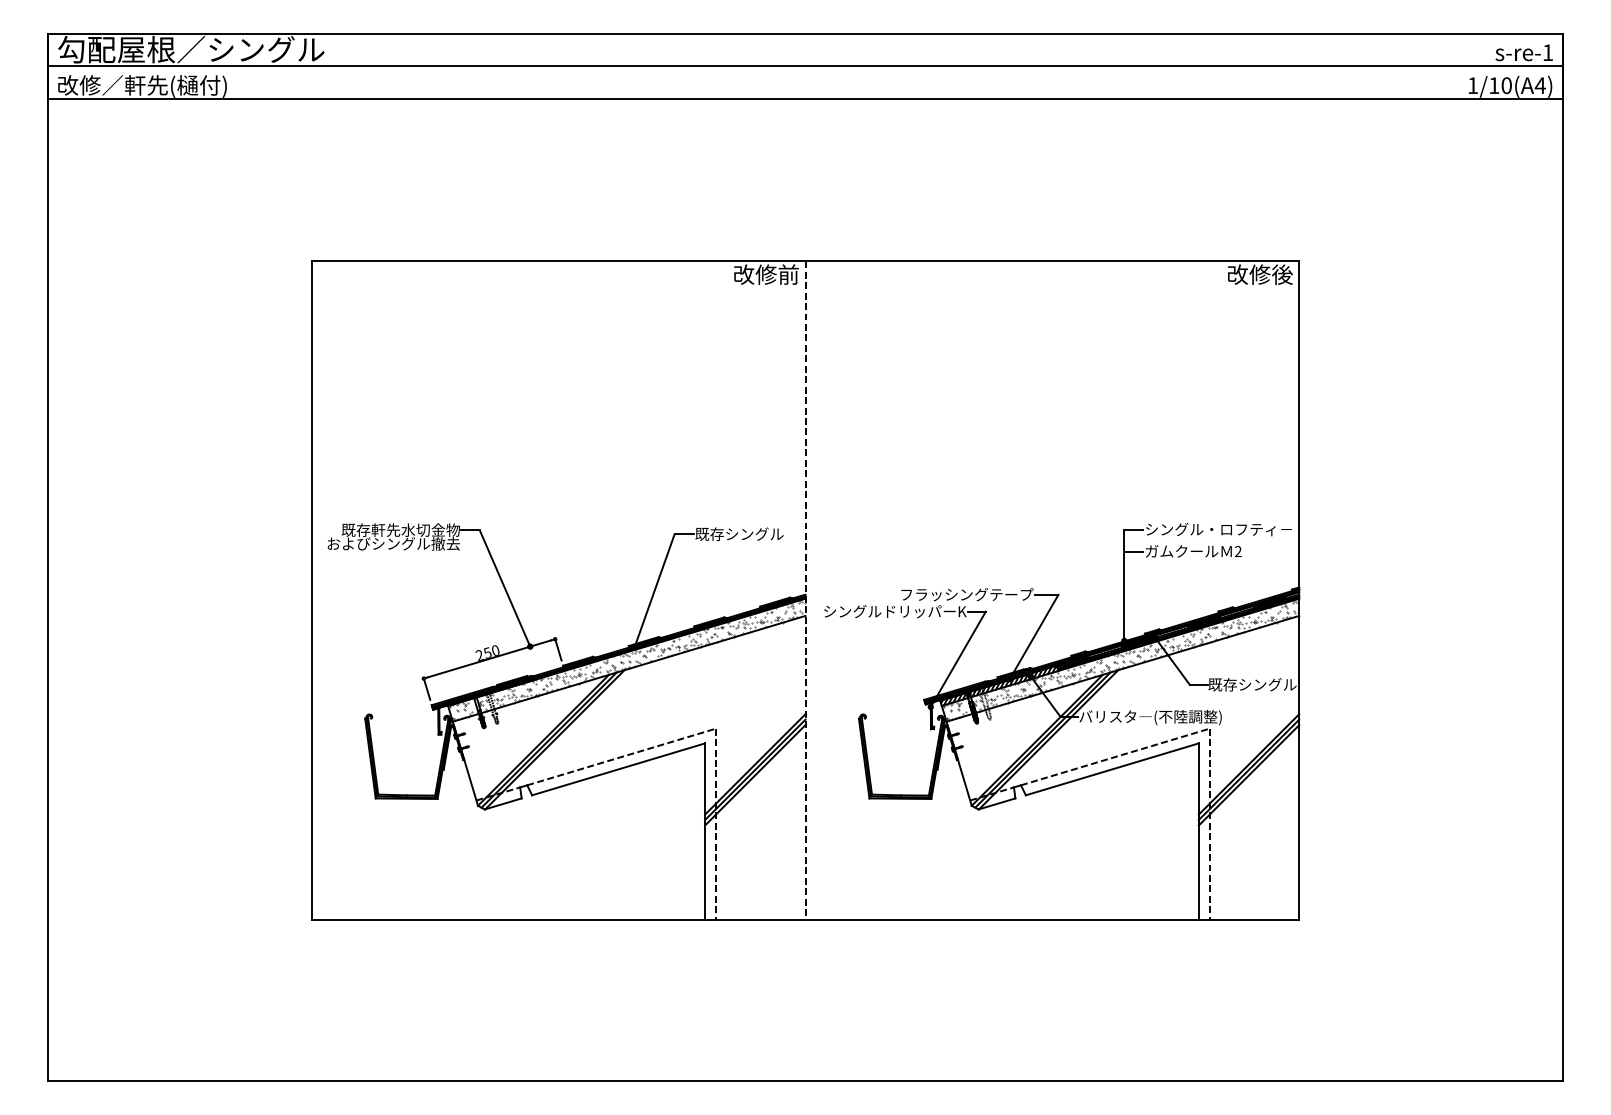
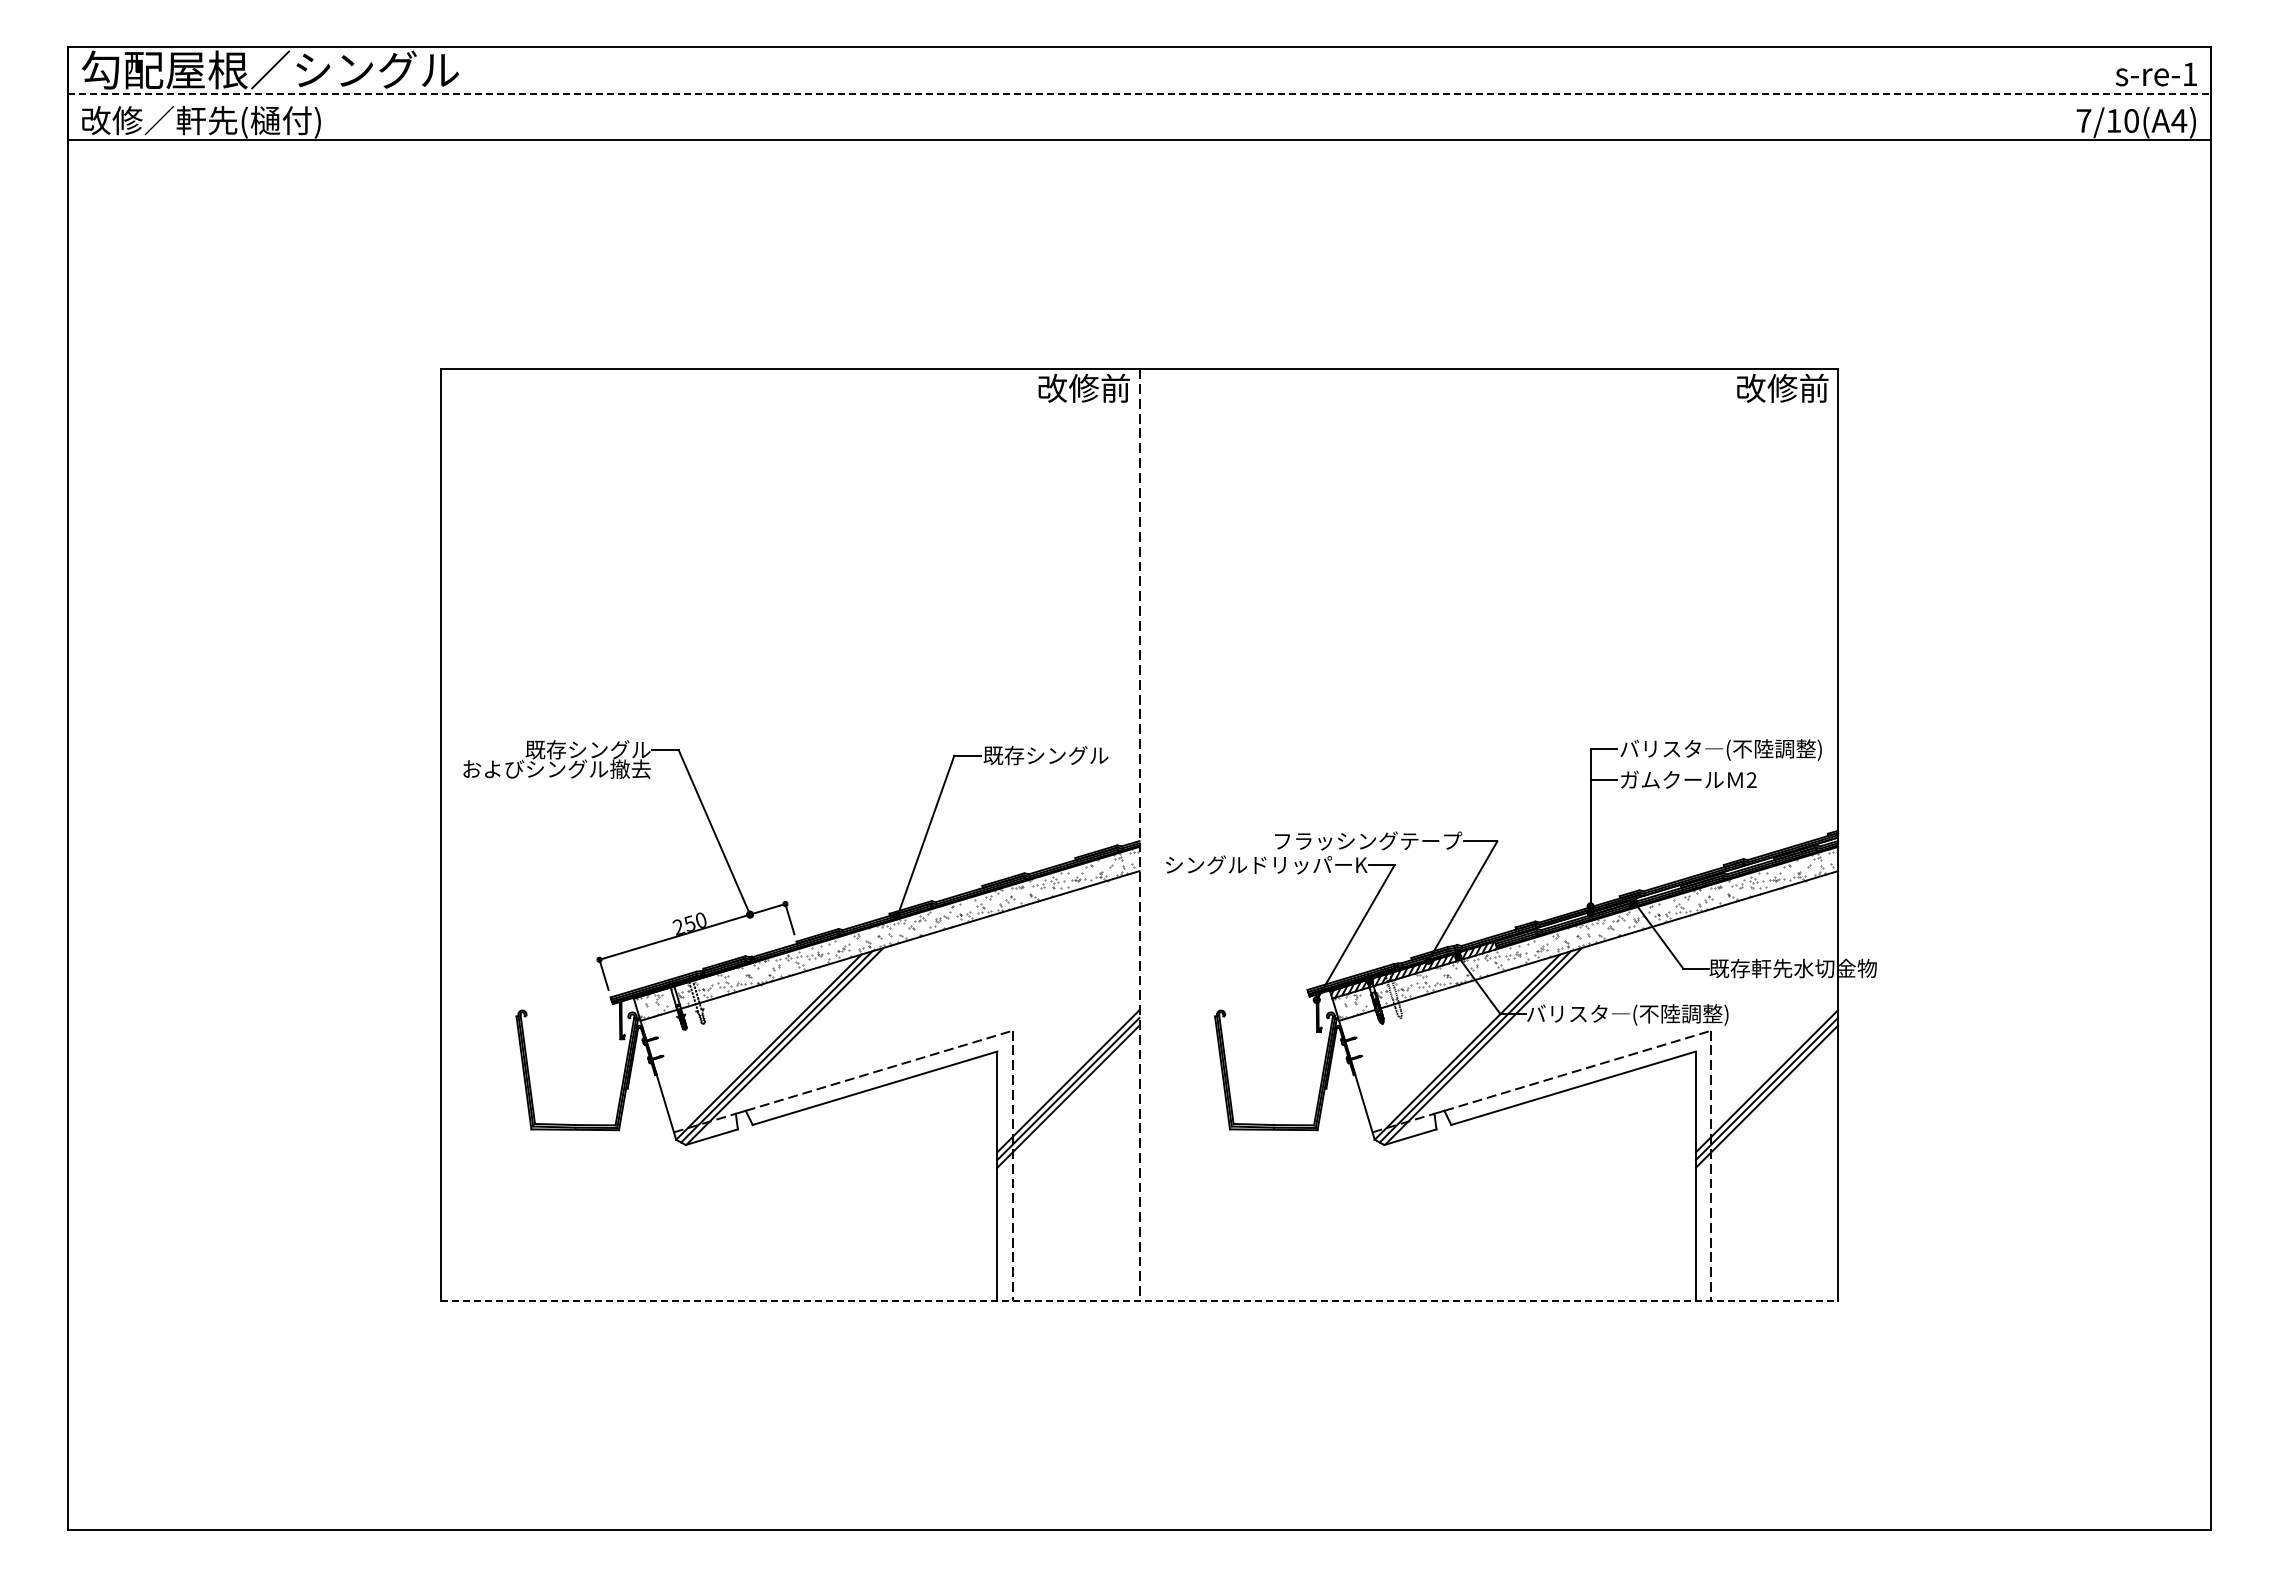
line: (805, 66) -> (1139, 93), solid -> dashed
text: (1472, 85) -> (2083, 120), 1/10(A4) -> 7/10(A4)
text: (1282, 274) -> (1814, 387), 改修後 -> 改修前
text: (400, 529) -> (566, 749), 既存軒先水切金物 -> 既存シングル
text: (1218, 529) -> (1723, 749), シングル・ロフティ－ -> バリスタ―(不陸調整)
text: (1281, 684) -> (1813, 968), 既存シングル -> 既存軒先水切金物
line: (805, 919) -> (1139, 1300), solid -> dashed

